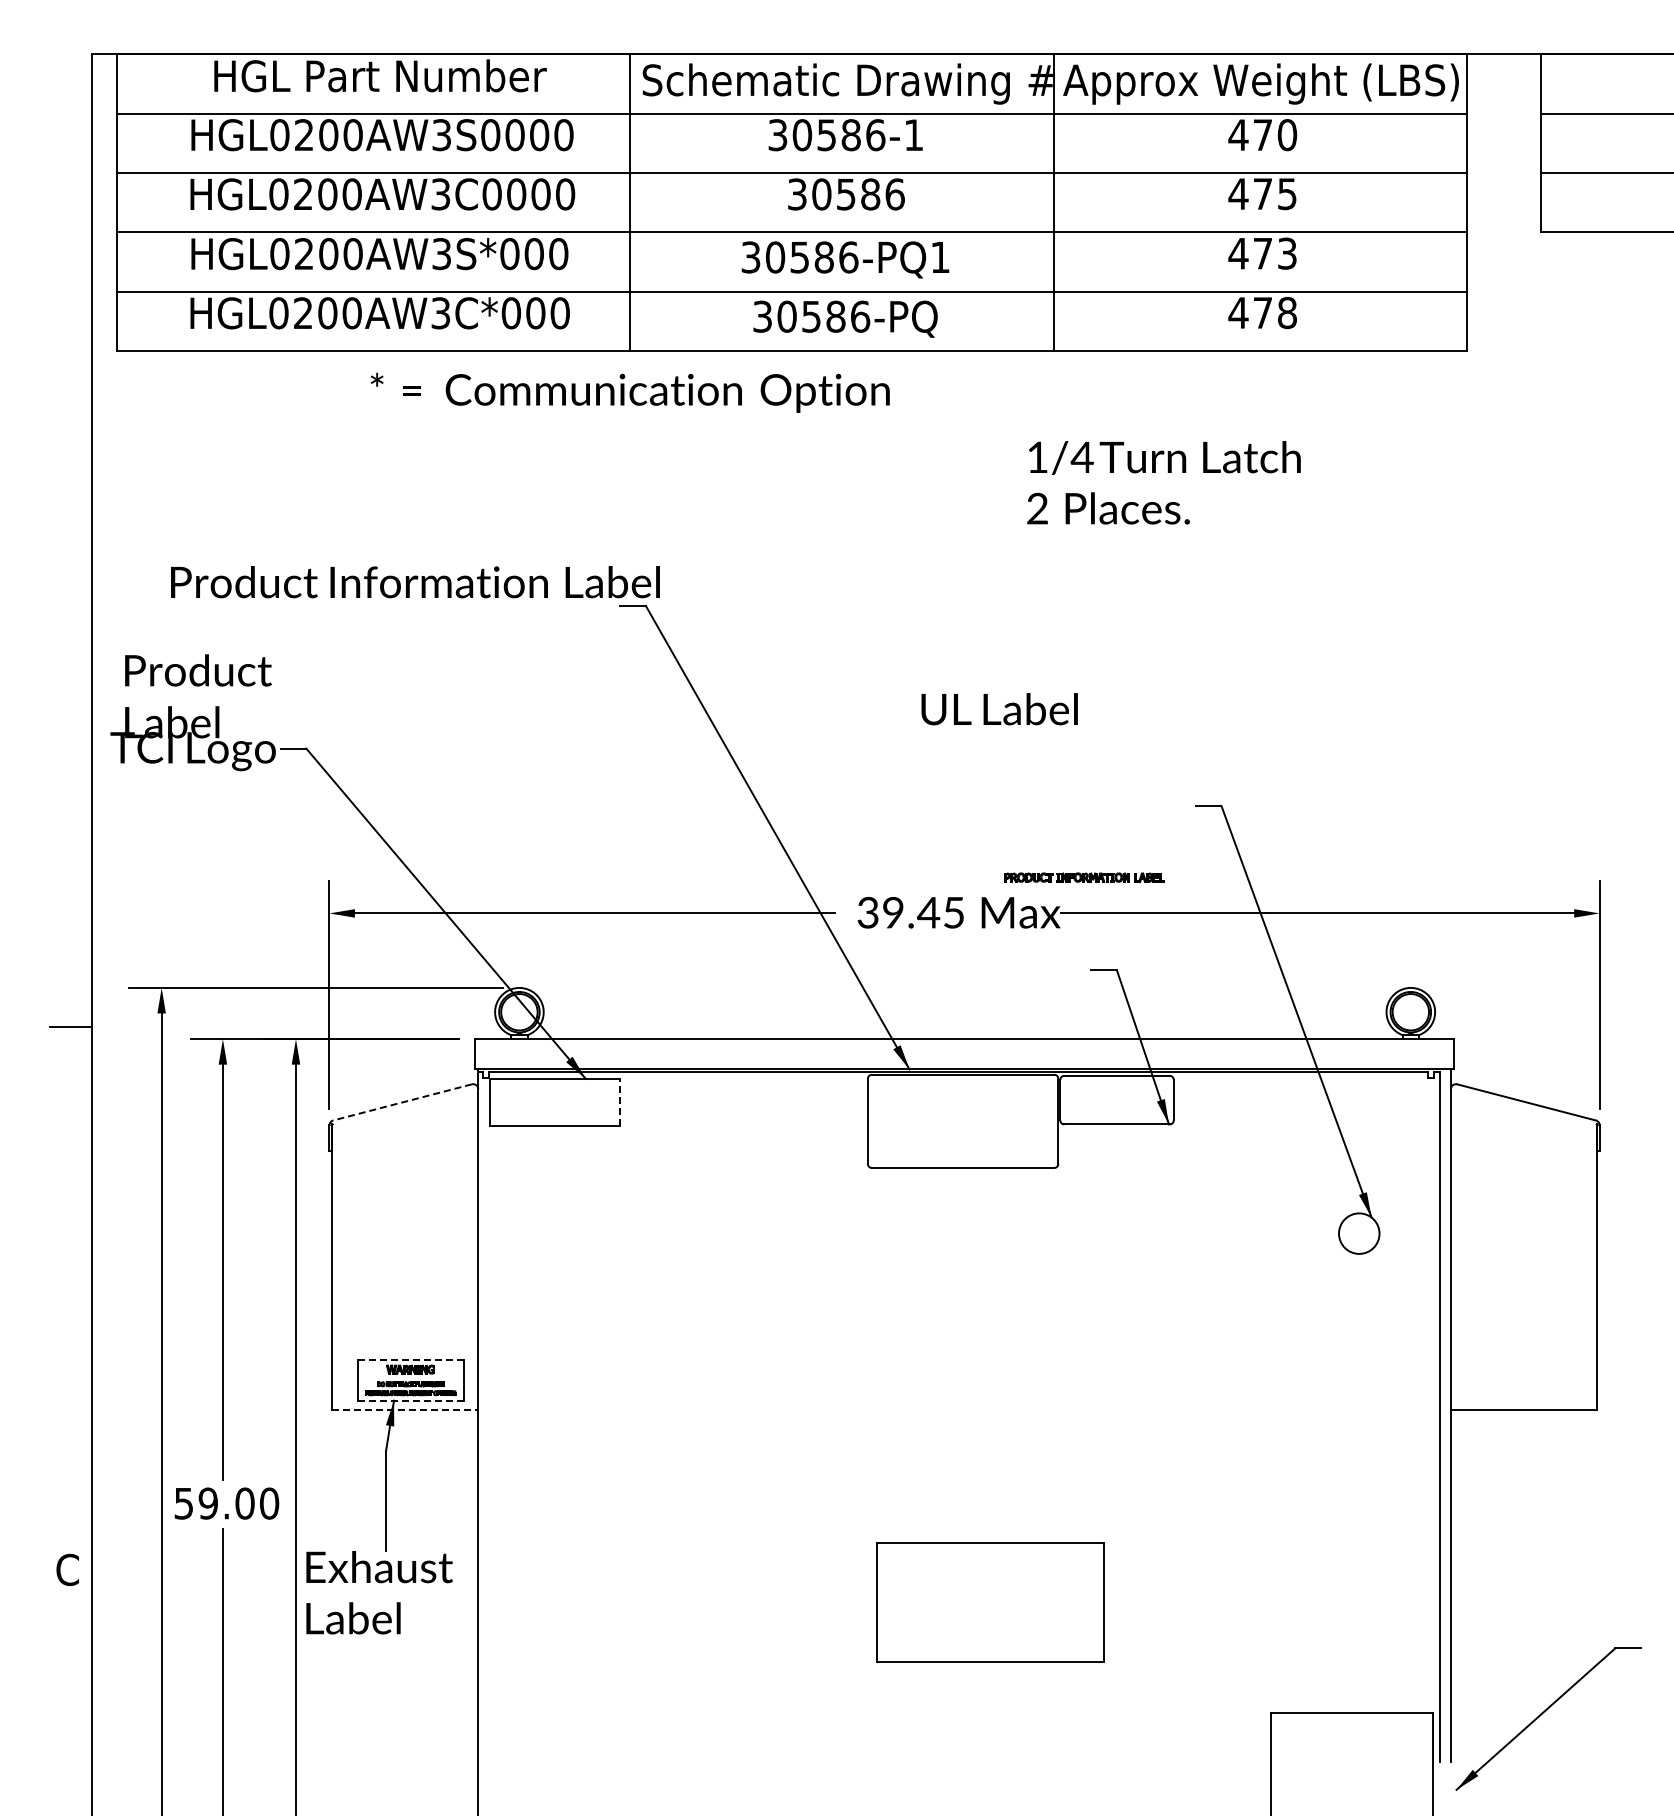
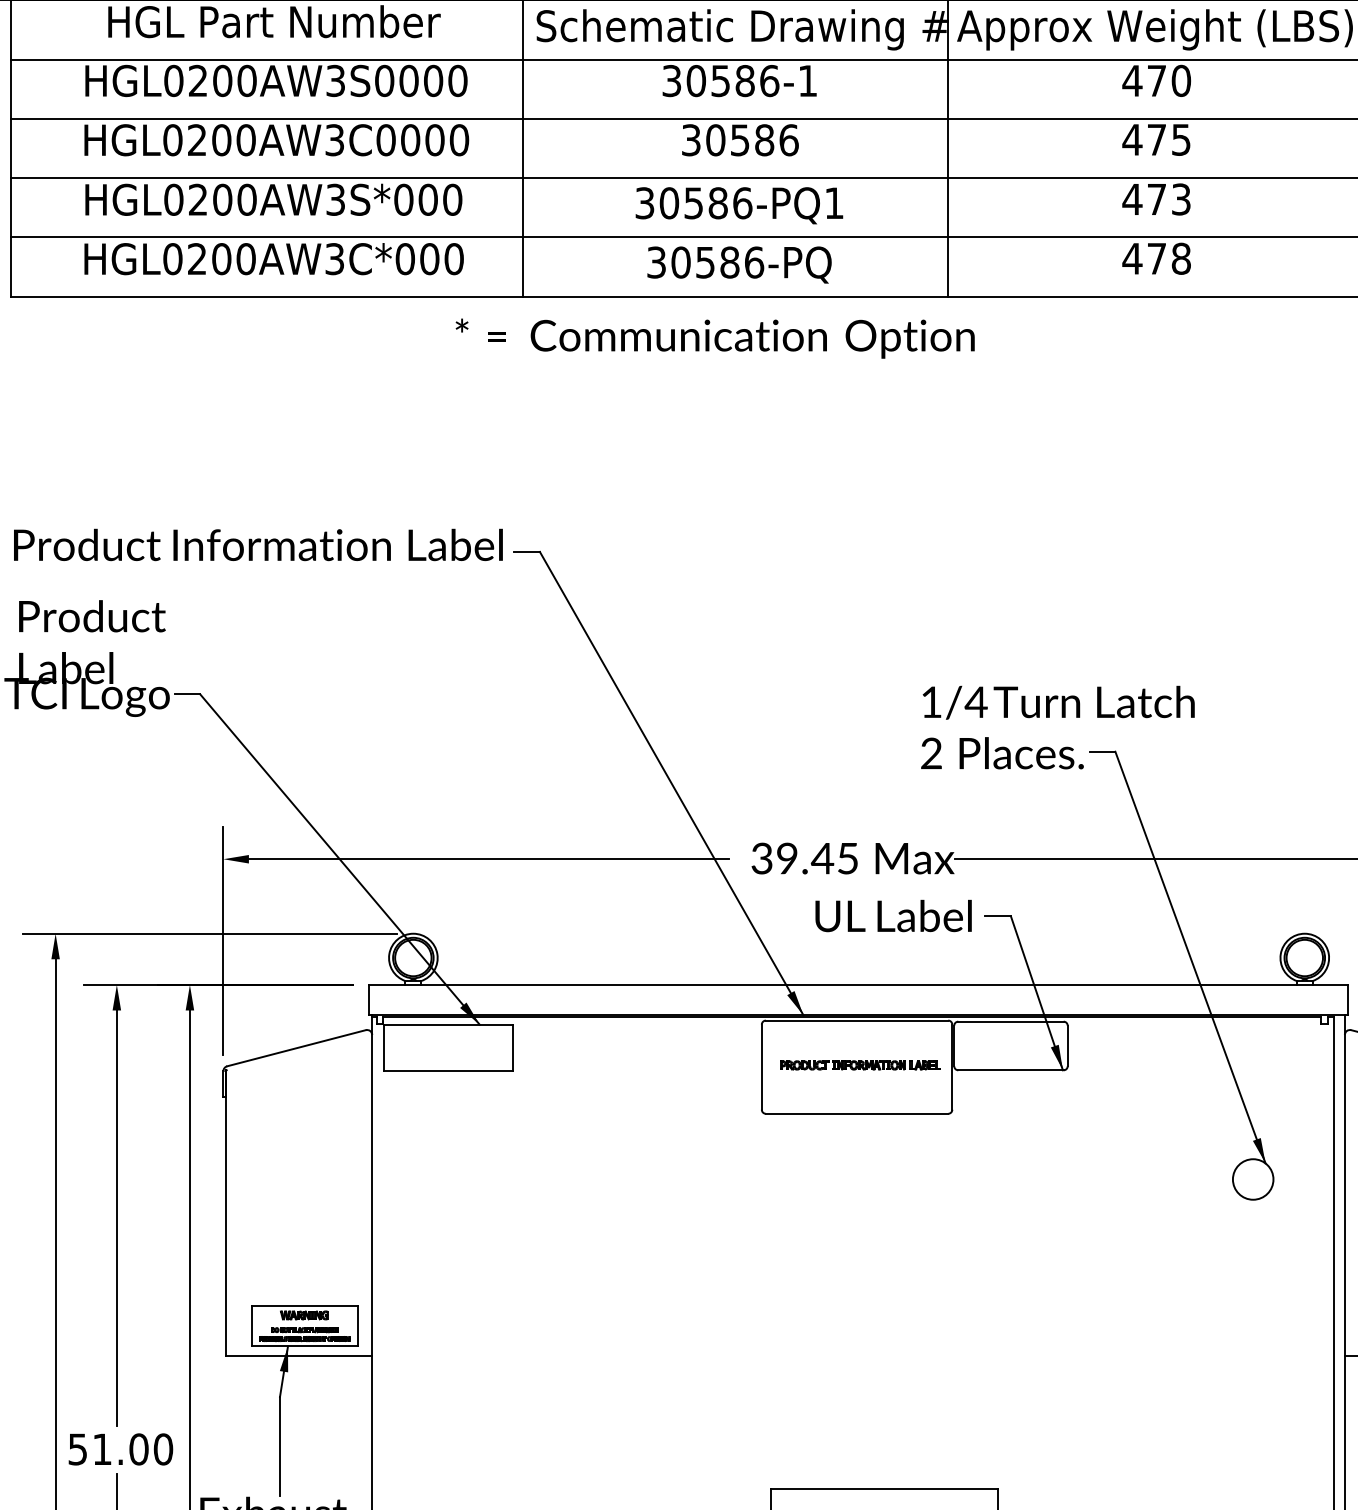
text: (629, 392) -> (714, 338), moved
text: (1163, 482) -> (1057, 727), moved
text: (415, 582) -> (258, 545), moved
text: (999, 709) -> (893, 916), moved
part: (1084, 877) -> (860, 1065), moved
line: (619, 1101) -> (513, 1047), dashed -> solid
line: (402, 1102) -> (296, 1048), dashed -> solid
line: (410, 1360) -> (304, 1306), dashed -> solid
line: (410, 1400) -> (304, 1346), dashed -> solid
line: (405, 1410) -> (299, 1356), dashed -> solid
text: (207, 1503) -> (101, 1449), 59.00 -> 51.00

